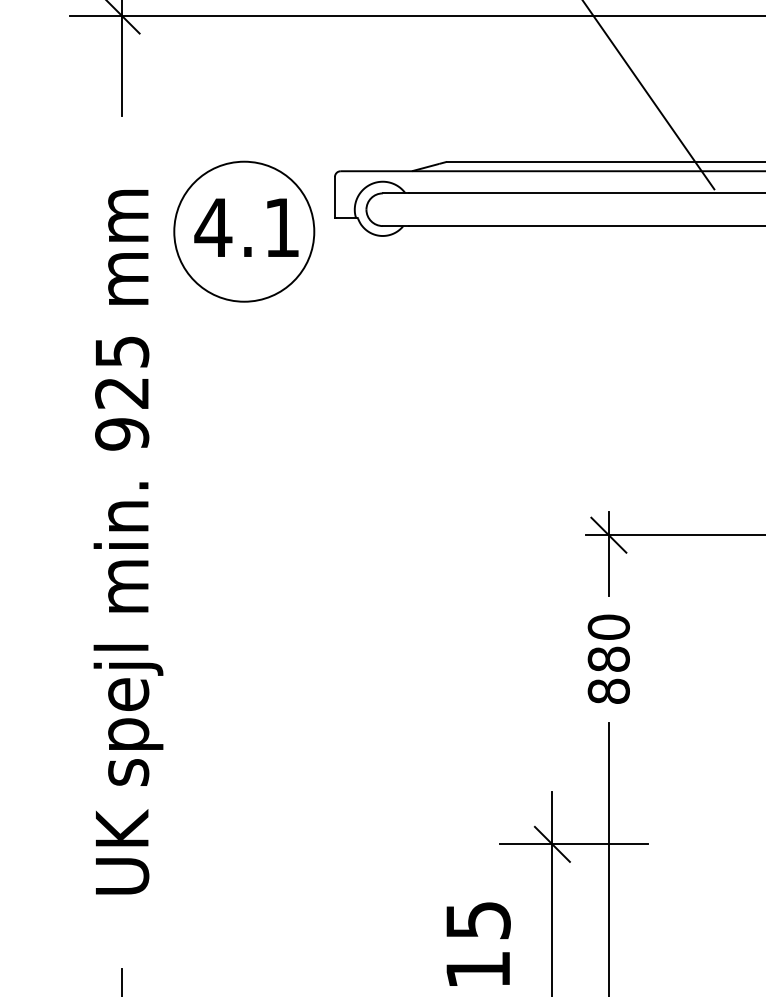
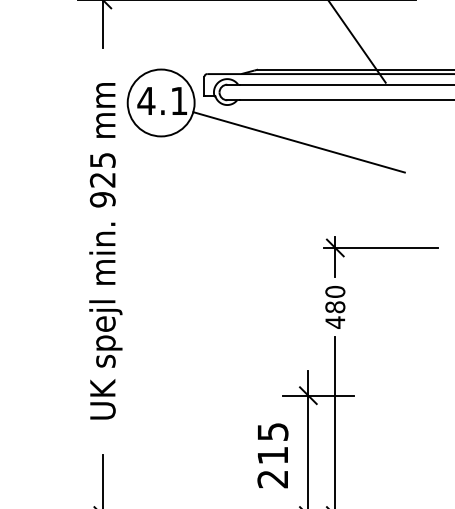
line: (531, 314) -> (298, 142), added
text: (609, 691) -> (335, 322), 880 -> 480

